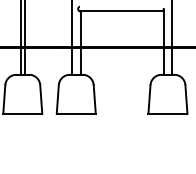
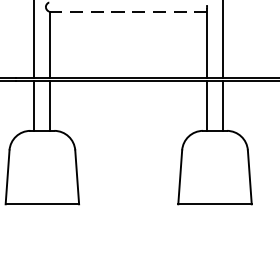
line: (121, 11) -> (127, 11), solid -> dashed

